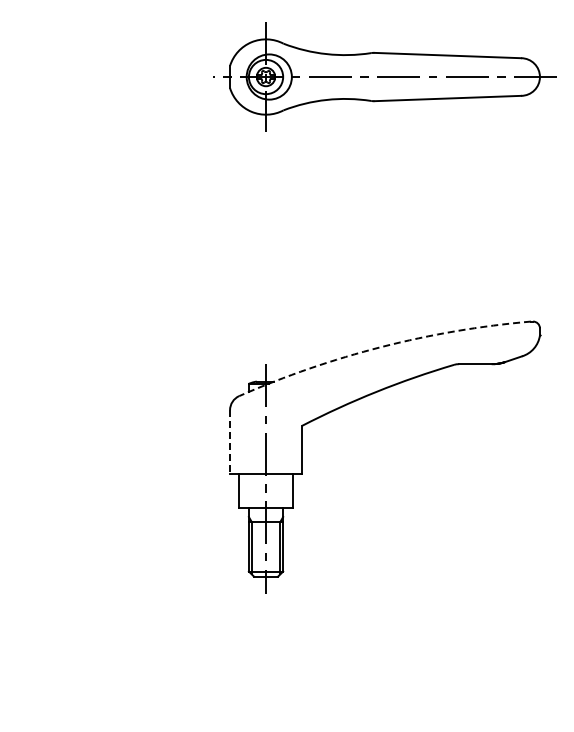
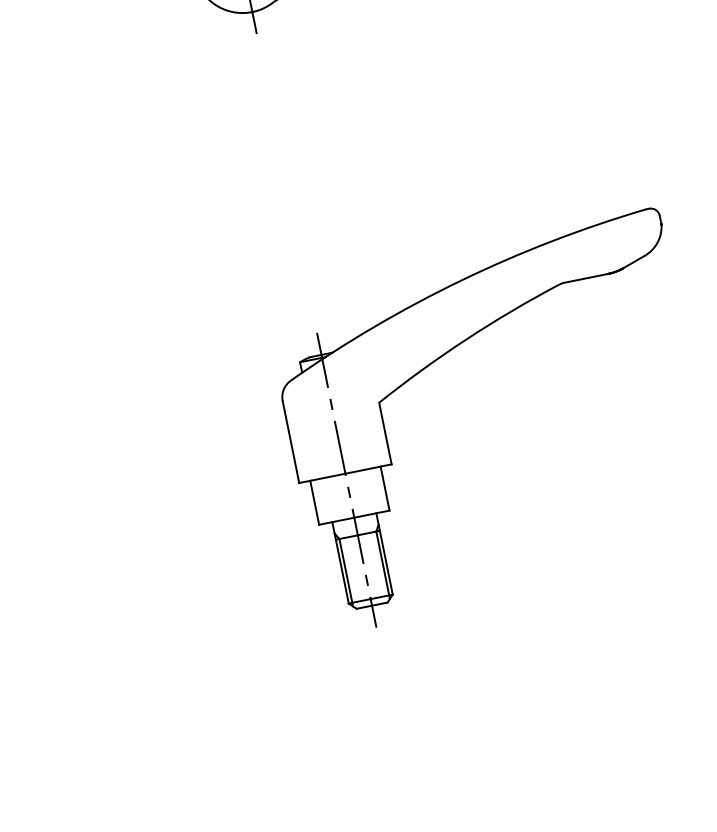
arc: (382, 346) -> (462, 279), dashed -> solid
line: (230, 442) -> (291, 442), dashed -> solid

